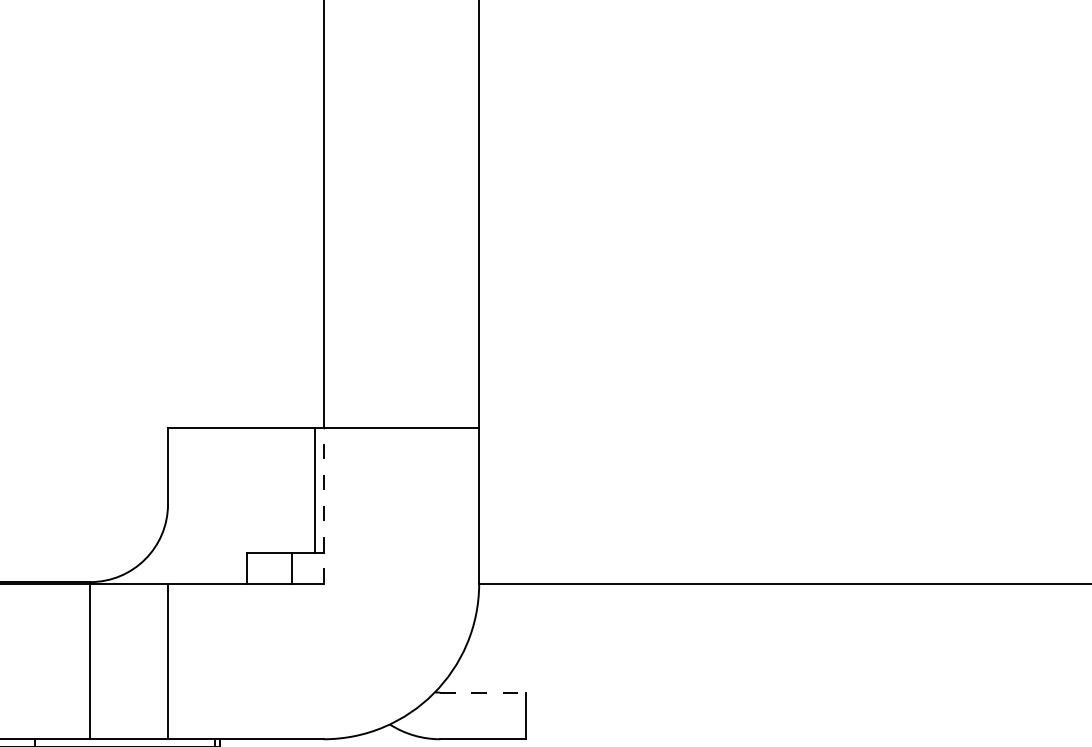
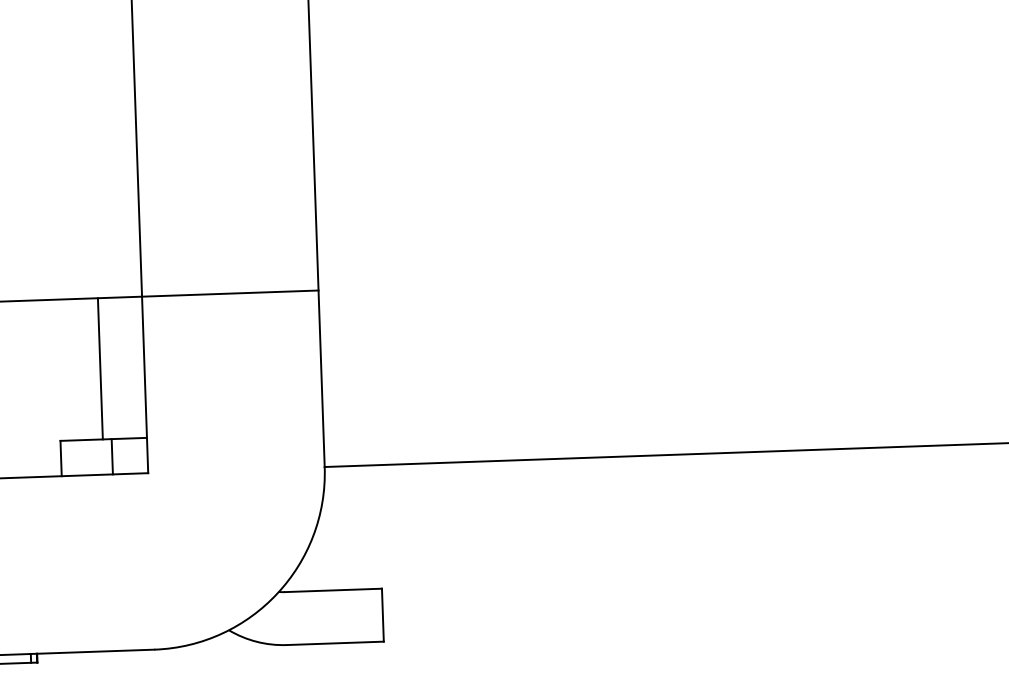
line: (314, 490) -> (100, 369), moved
line: (323, 505) -> (145, 384), dashed -> solid
line: (483, 692) -> (333, 590), dashed -> solid

